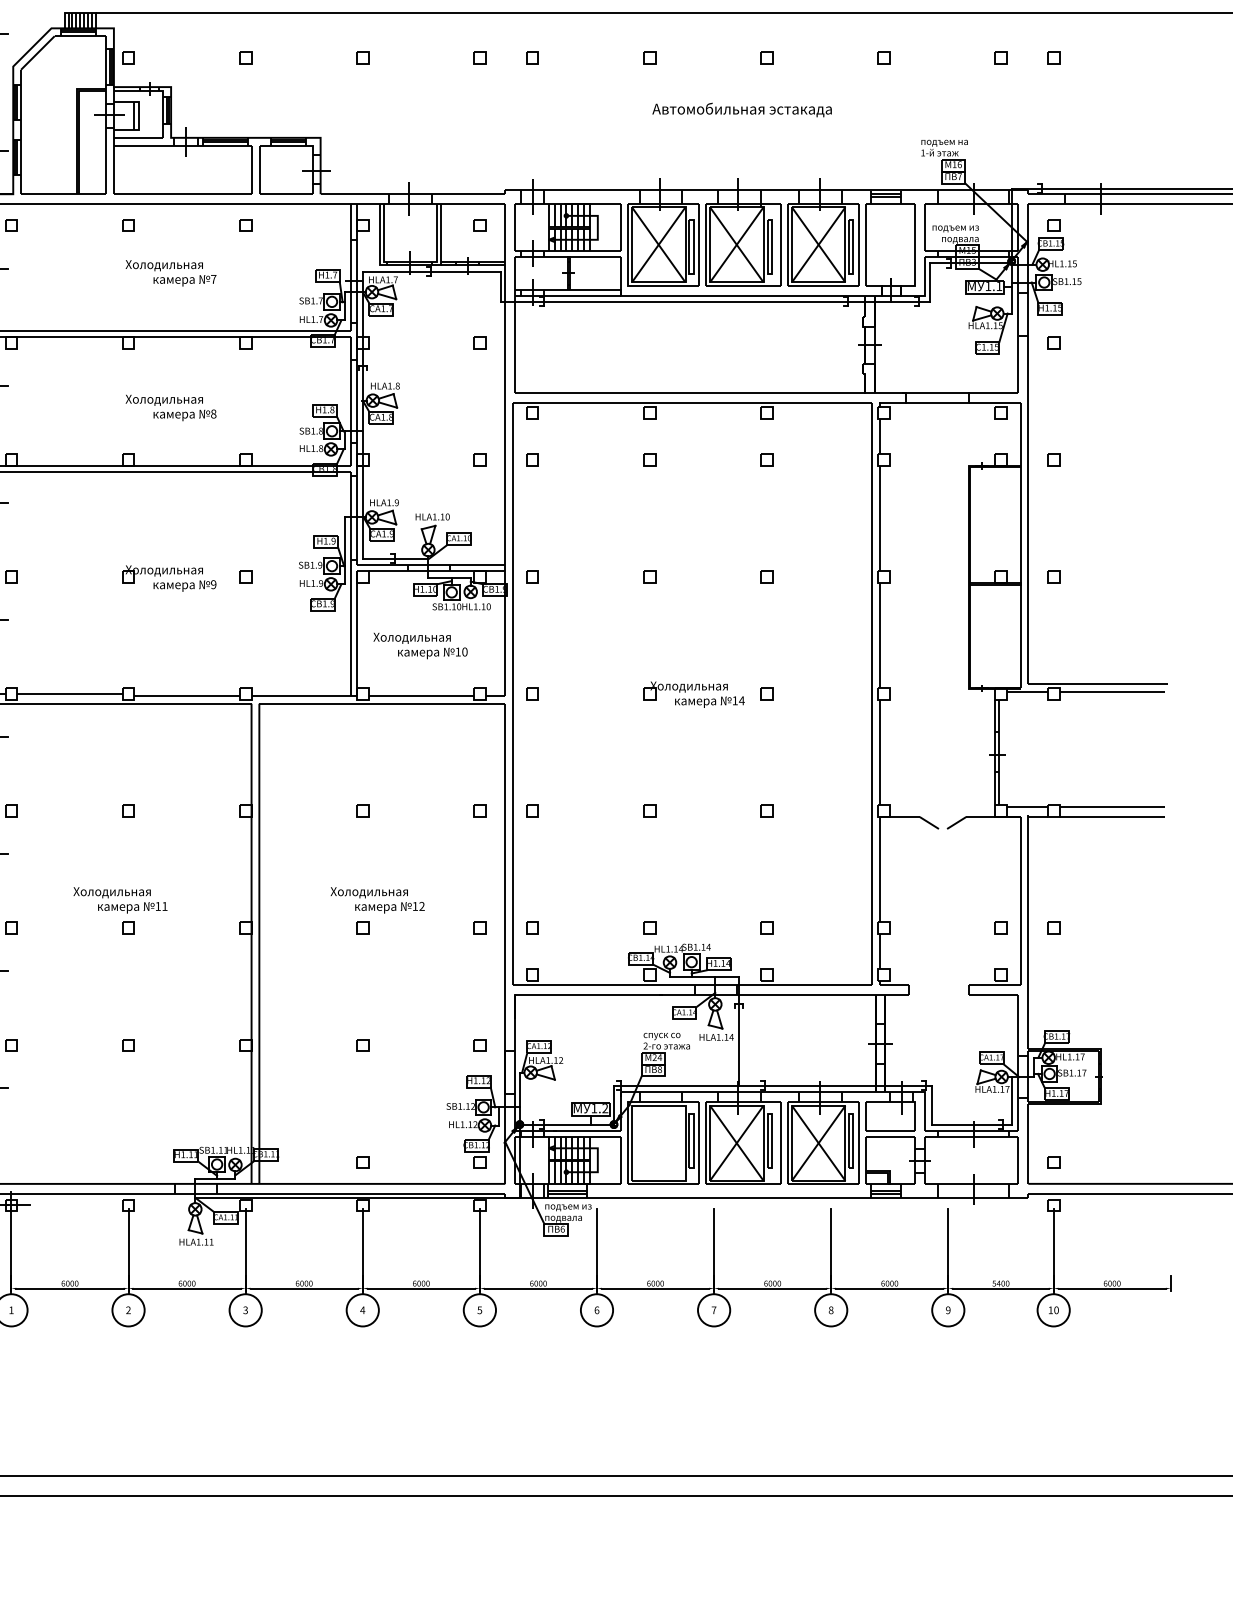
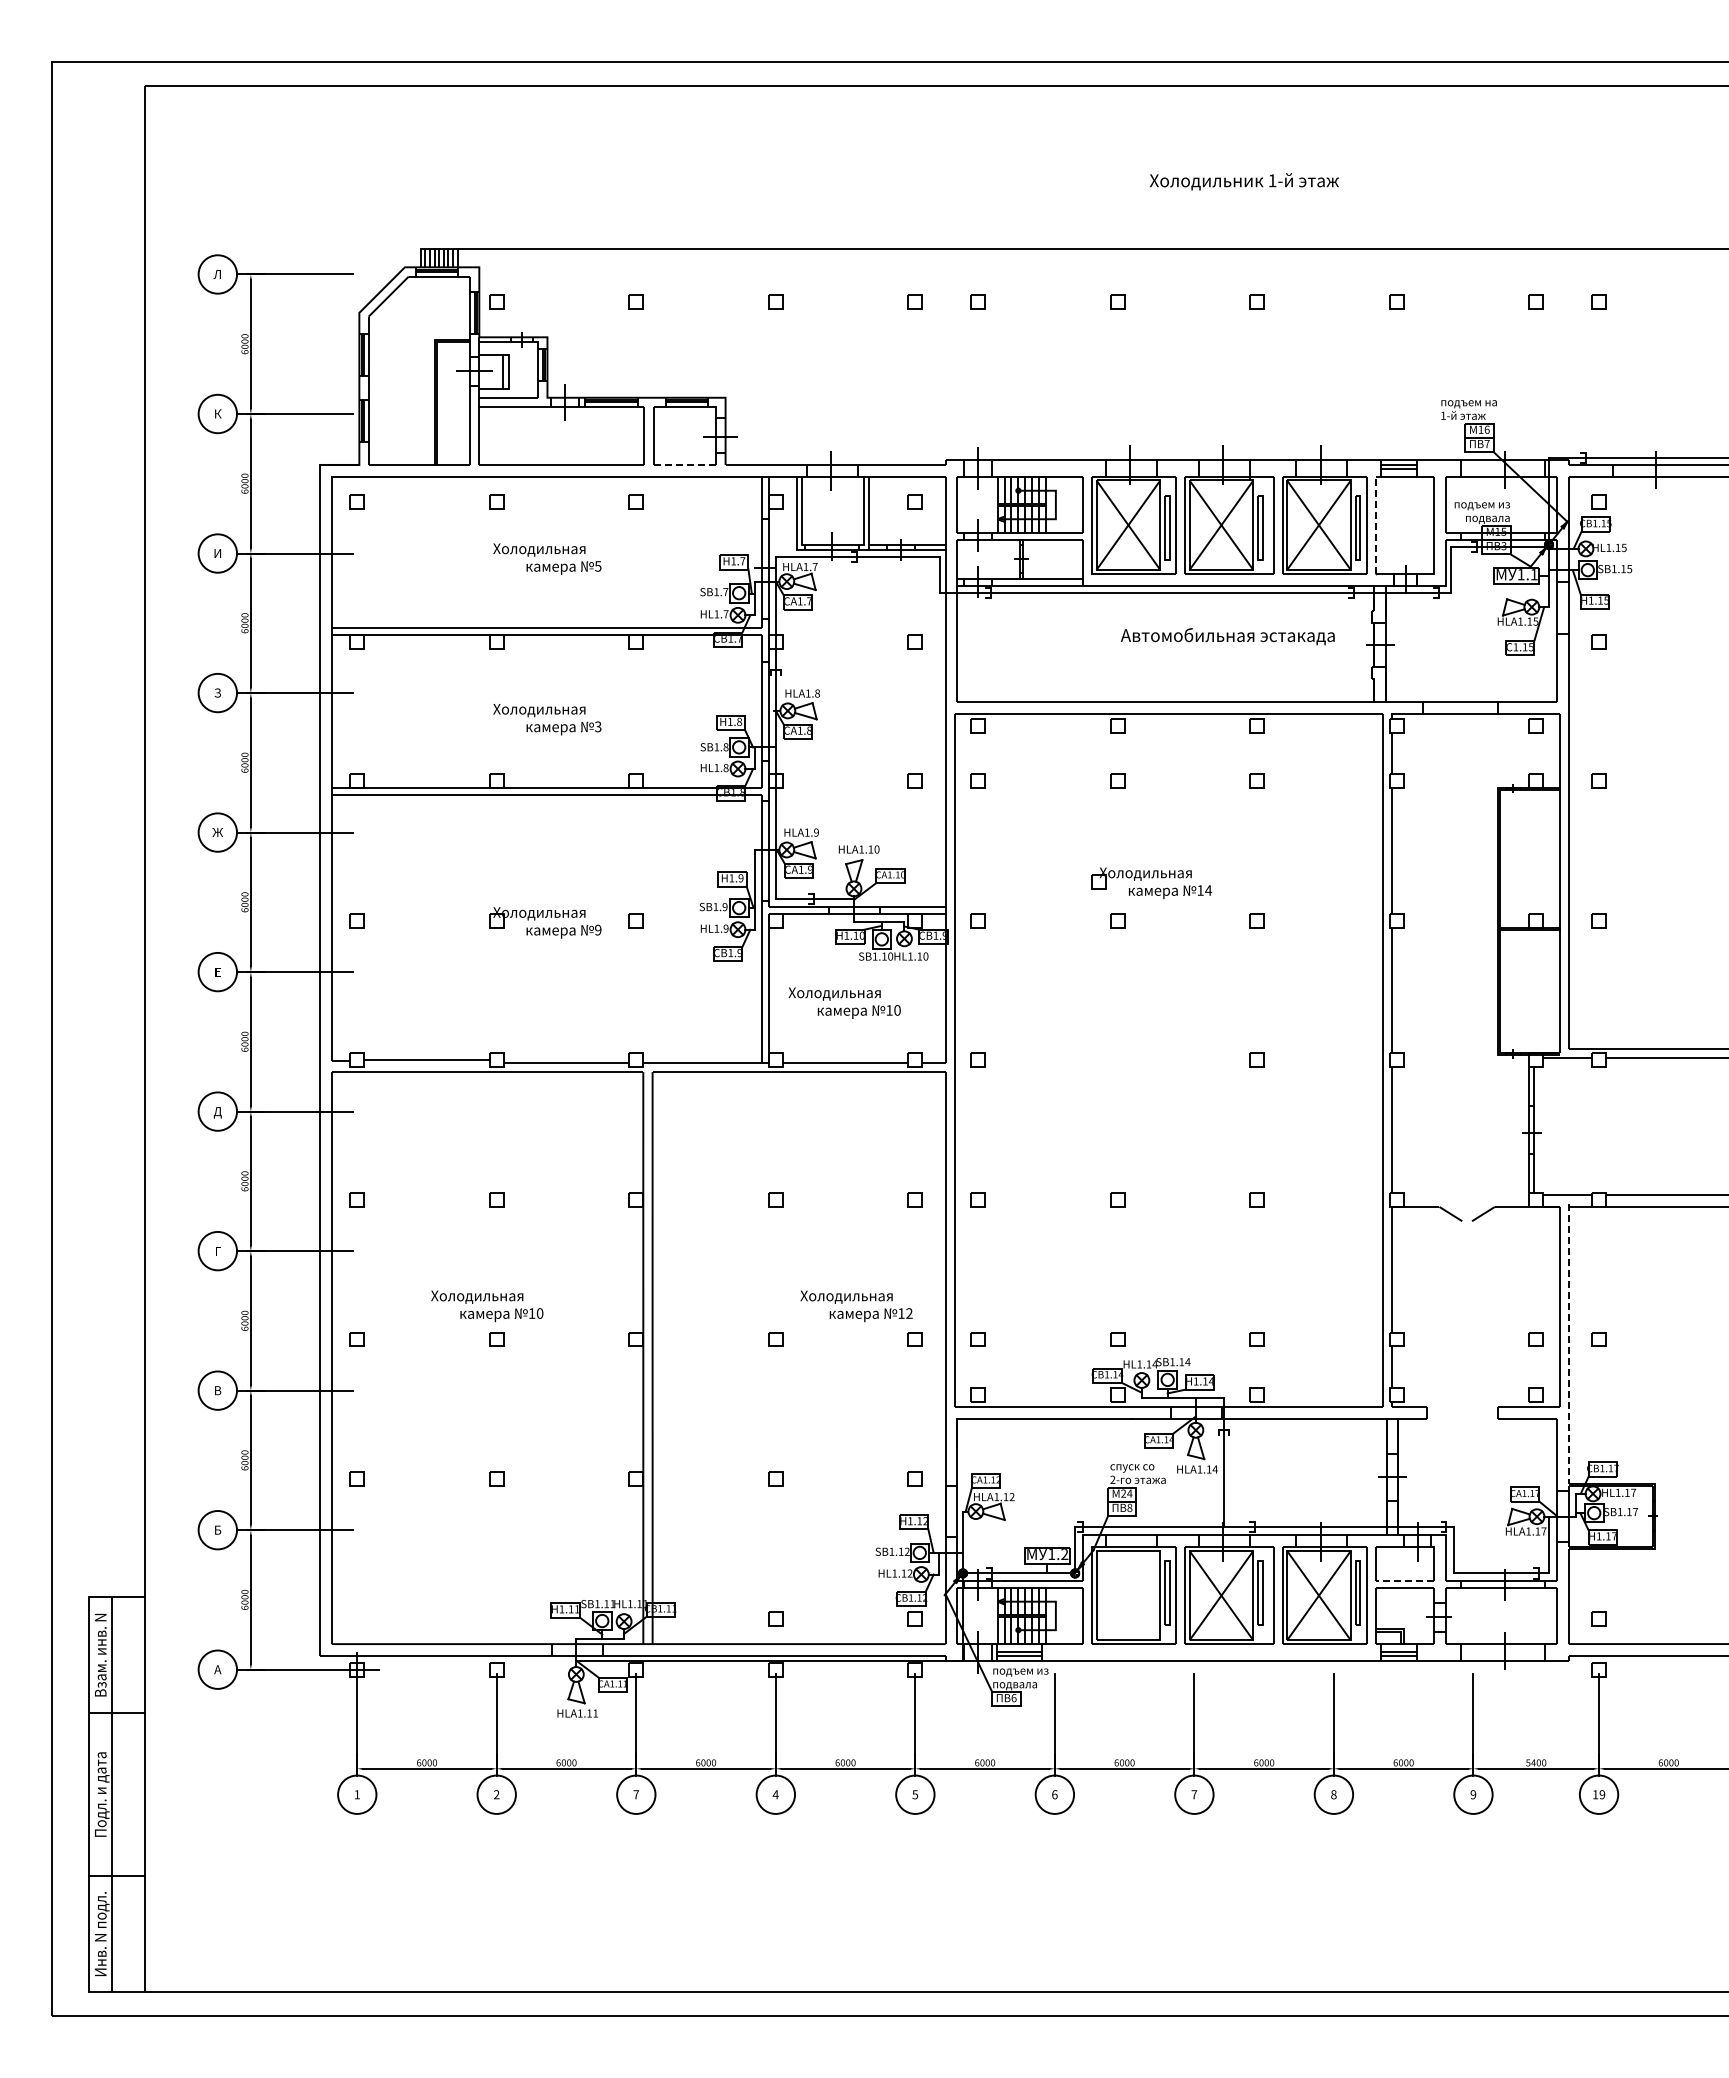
text: (741, 109) -> (1227, 636), moved
line: (286, 193) -> (684, 464), solid -> dashed
line: (866, 245) -> (1375, 525), solid -> dashed
text: (213, 279) -> (597, 566), 7 -> 5
text: (213, 413) -> (598, 726), 8 -> 3
part: (694, 694) -> (1151, 882), moved
text: (377, 900) -> (856, 1306), moved
text: (164, 906) -> (539, 1313), 11 -> 10
line: (1028, 932) -> (1568, 1344), solid -> dashed
line: (890, 1131) -> (1404, 1581), solid -> dashed
text: (245, 1310) -> (636, 1794), 3 -> 7
text: (1056, 1310) -> (1602, 1794), 10 -> 19

